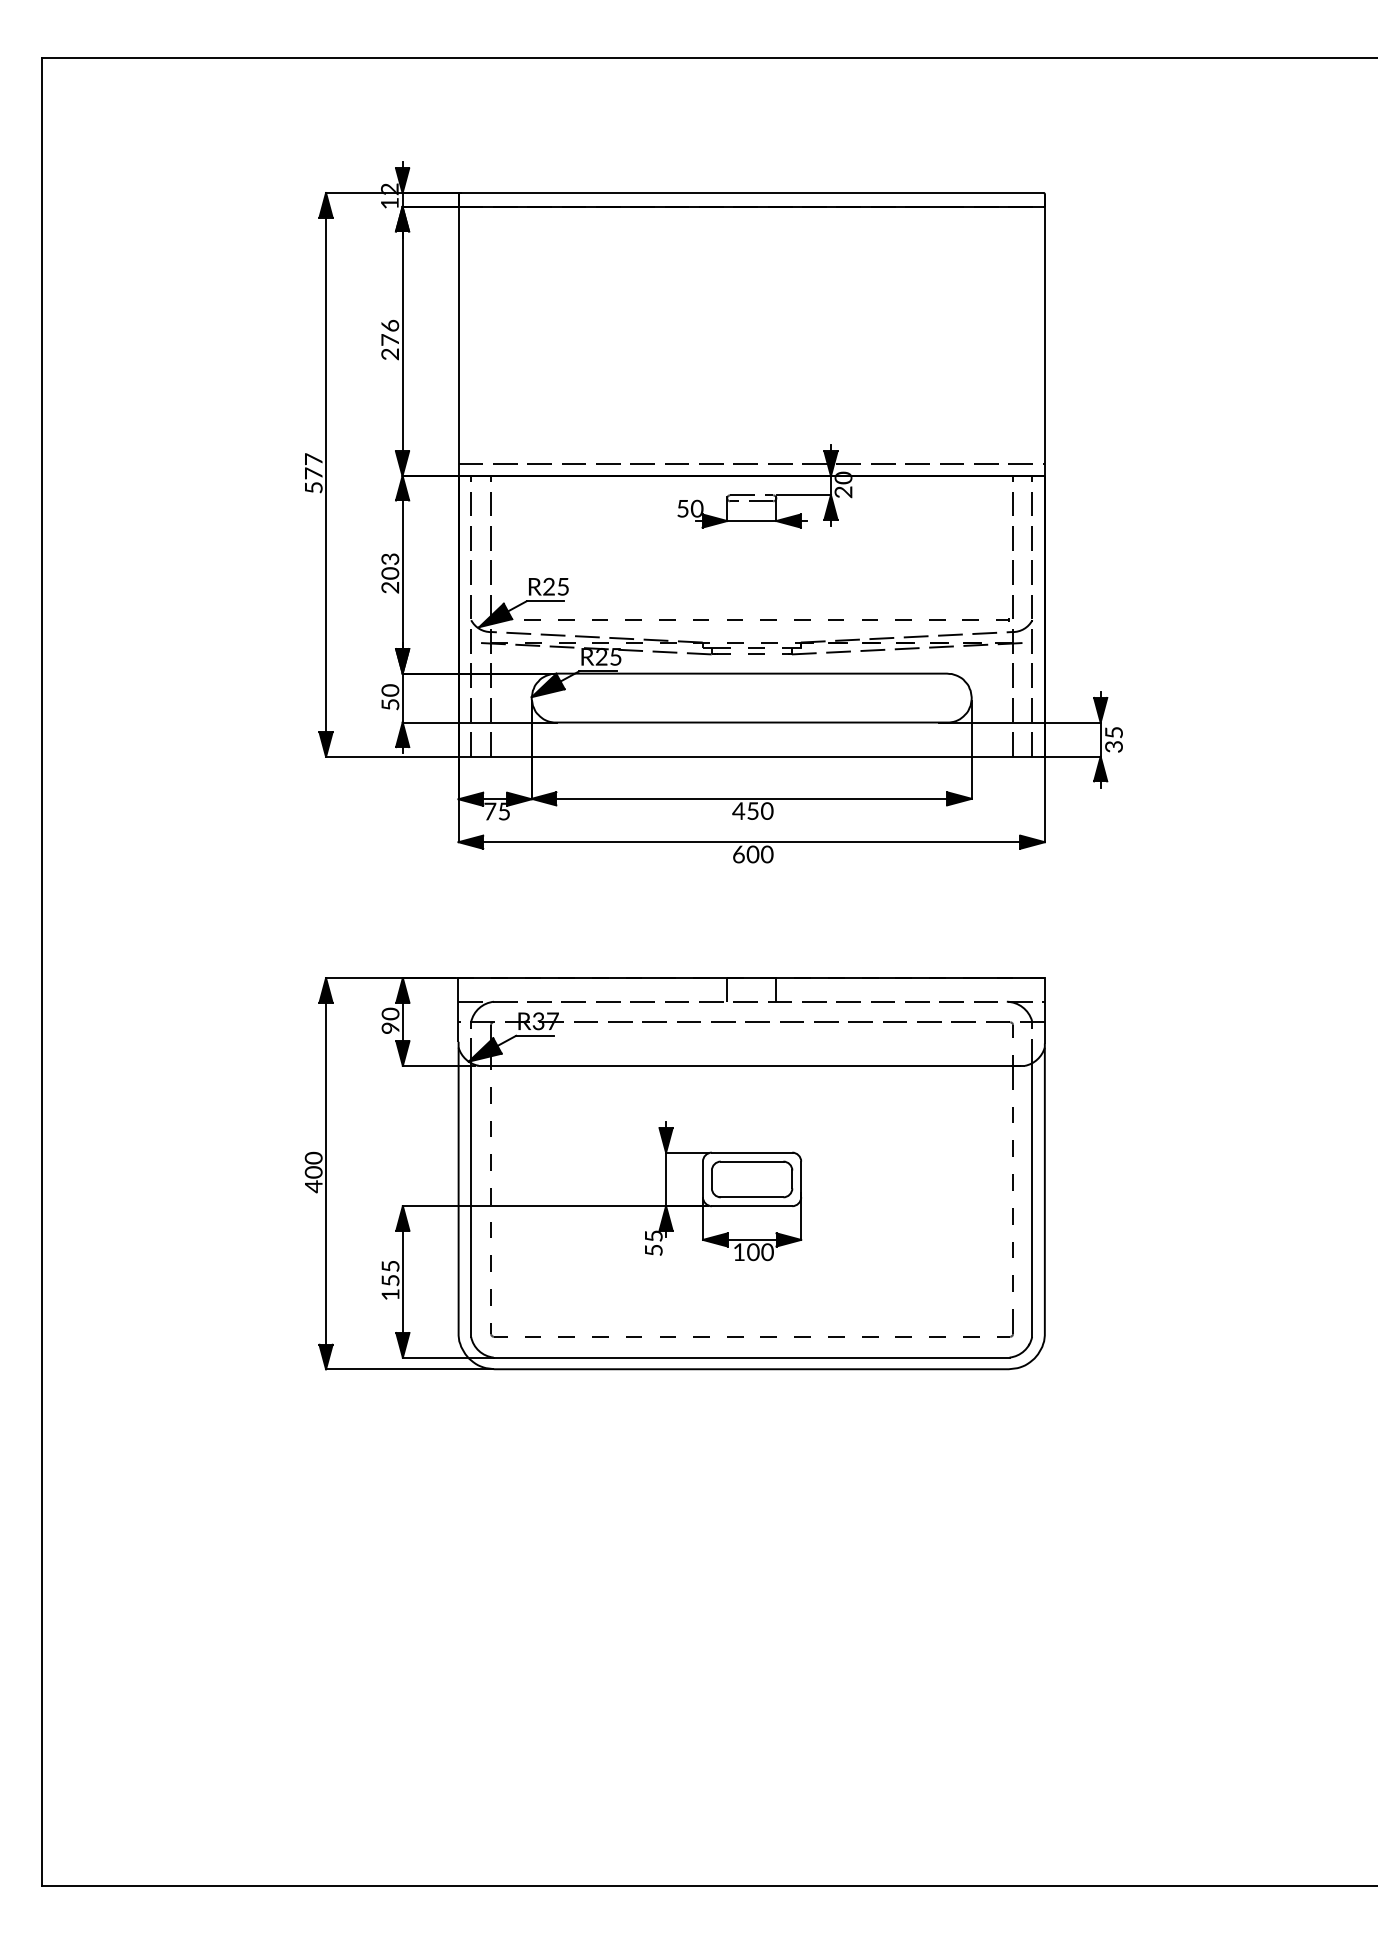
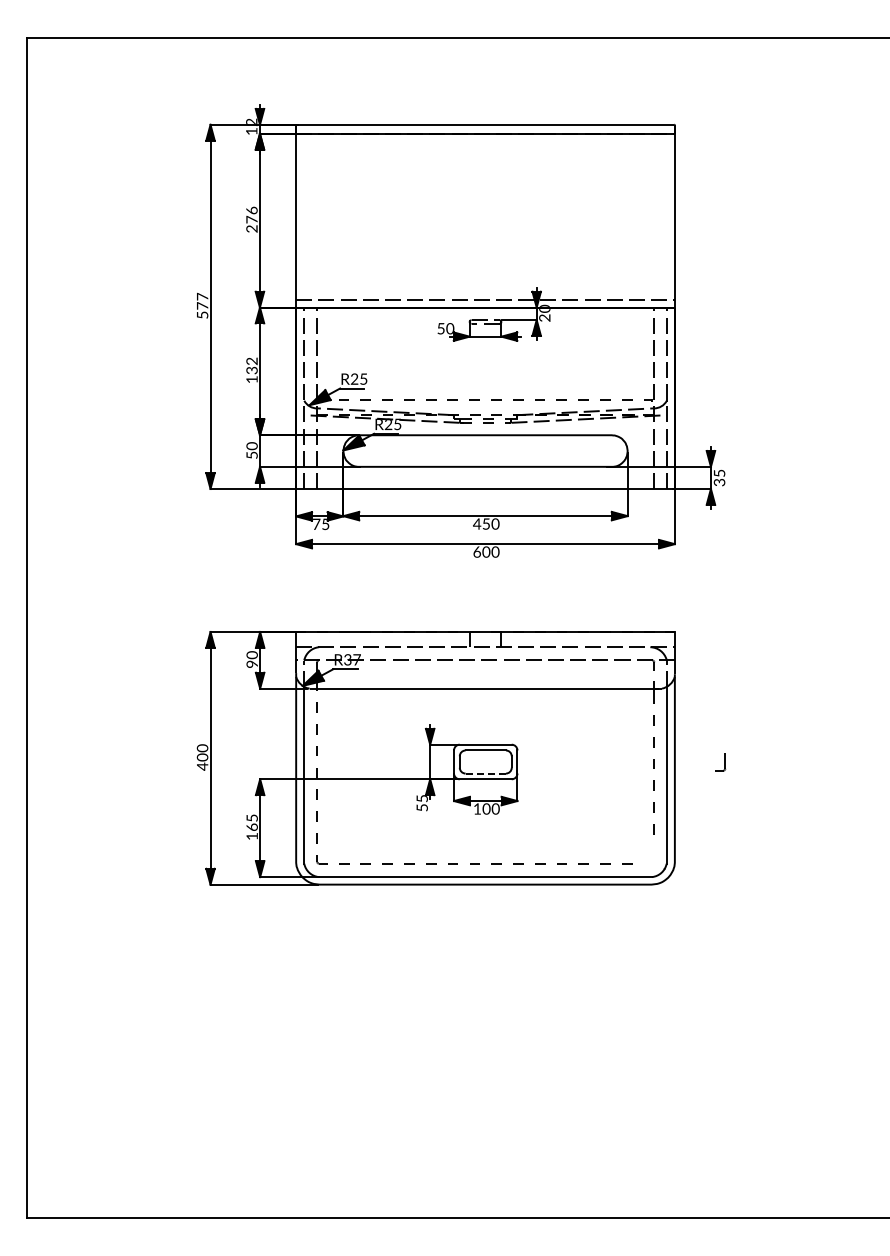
text: (389, 573) -> (251, 370), 203 -> 132
line: (751, 1197) -> (485, 773), solid -> dashed
text: (389, 1279) -> (251, 826), 155 -> 165
part: (1005, 1324) -> (720, 762), moved

